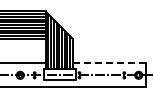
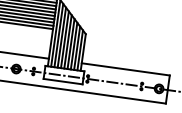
line: (108, 63) -> (124, 69), dashed -> solid

